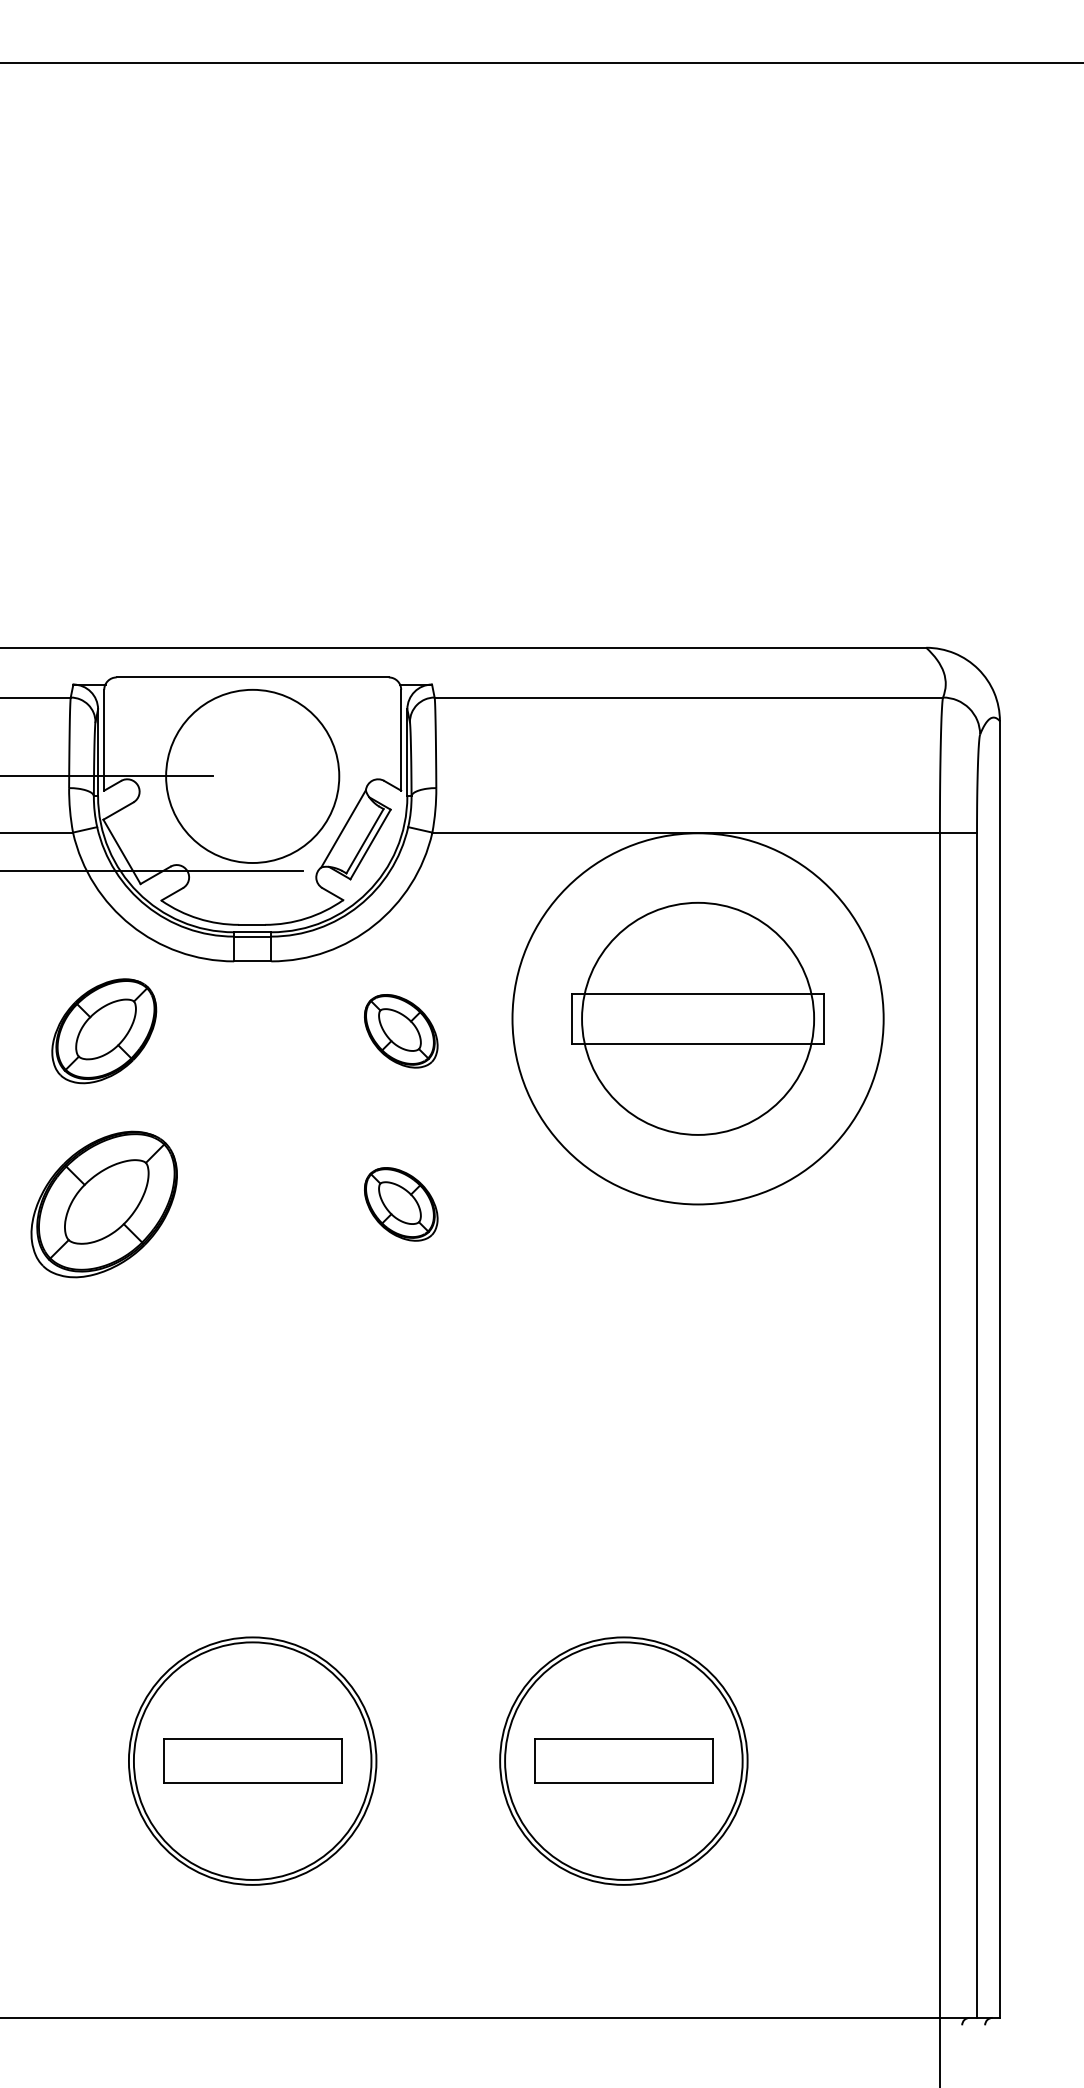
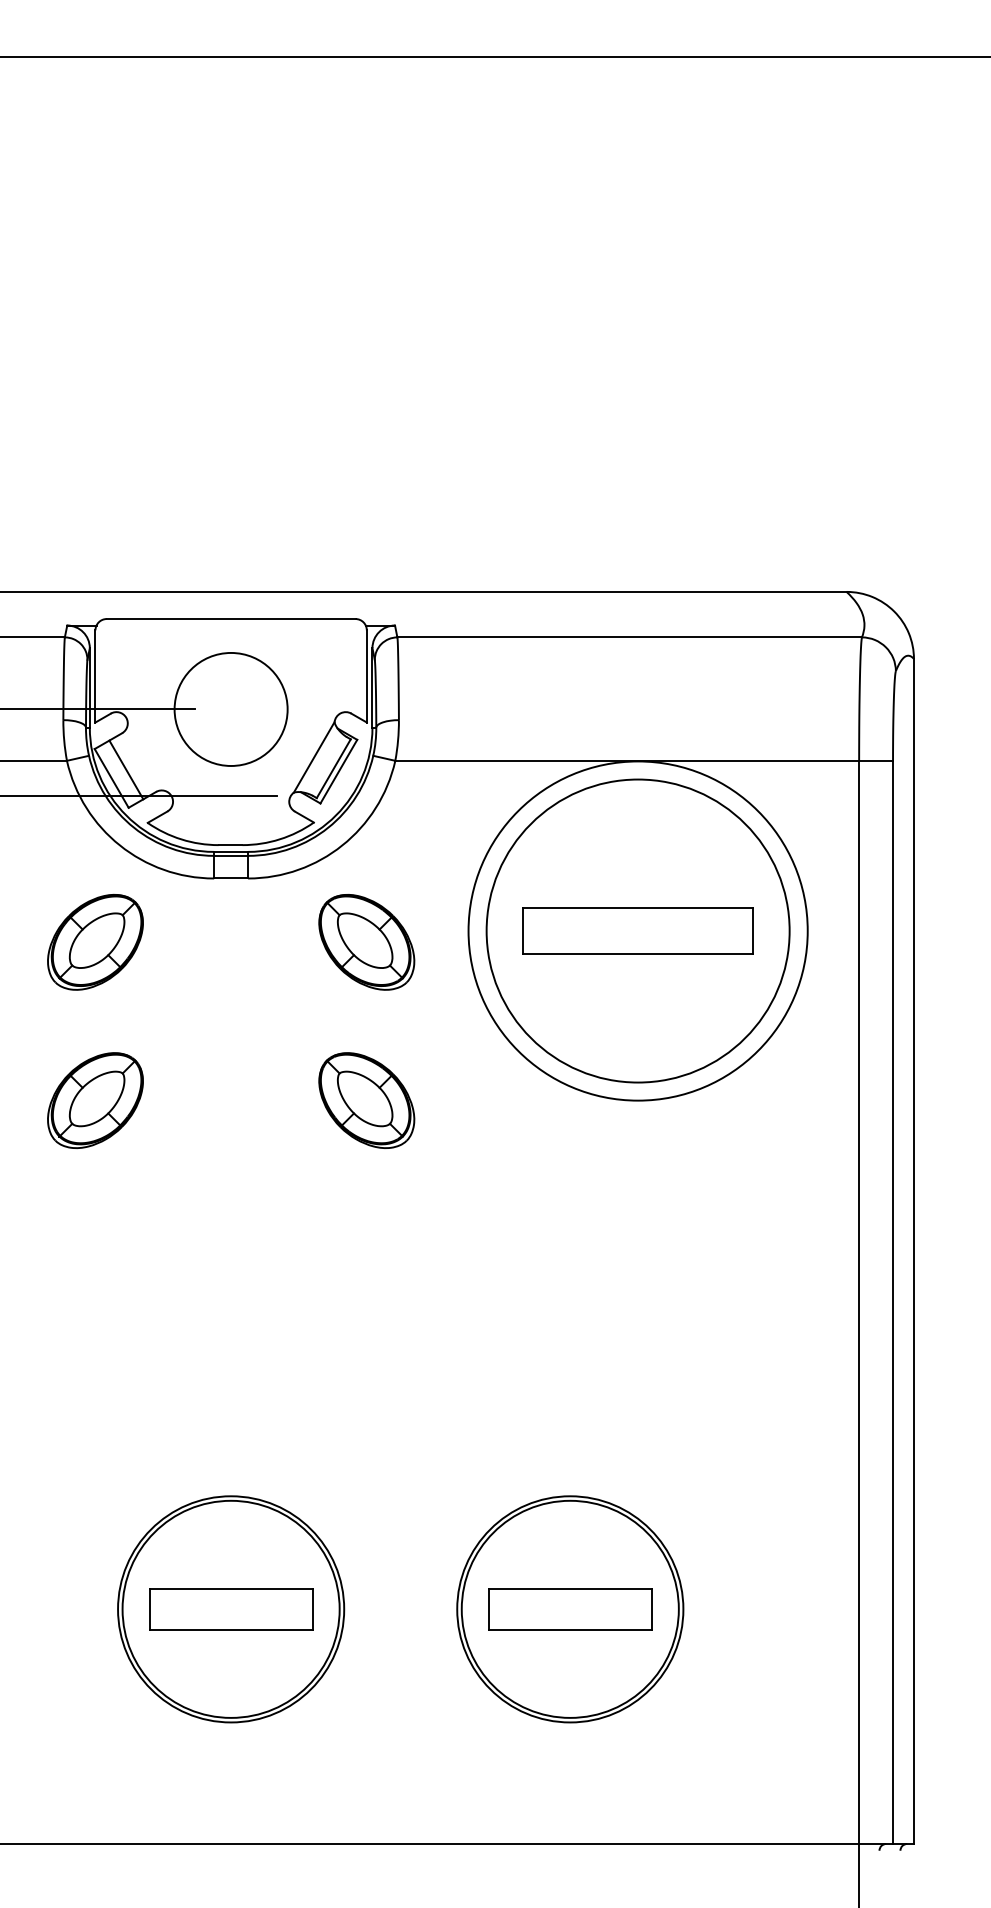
circle: (252, 775) -> (230, 708), size x0.71
line: (138, 842) -> (126, 769), added
circle: (697, 1018) -> (637, 930), size x1.43
part: (400, 1031) -> (366, 942), size x1.43
part: (104, 1204) -> (95, 1100), size x0.71
part: (400, 1204) -> (366, 1100), size x1.43

